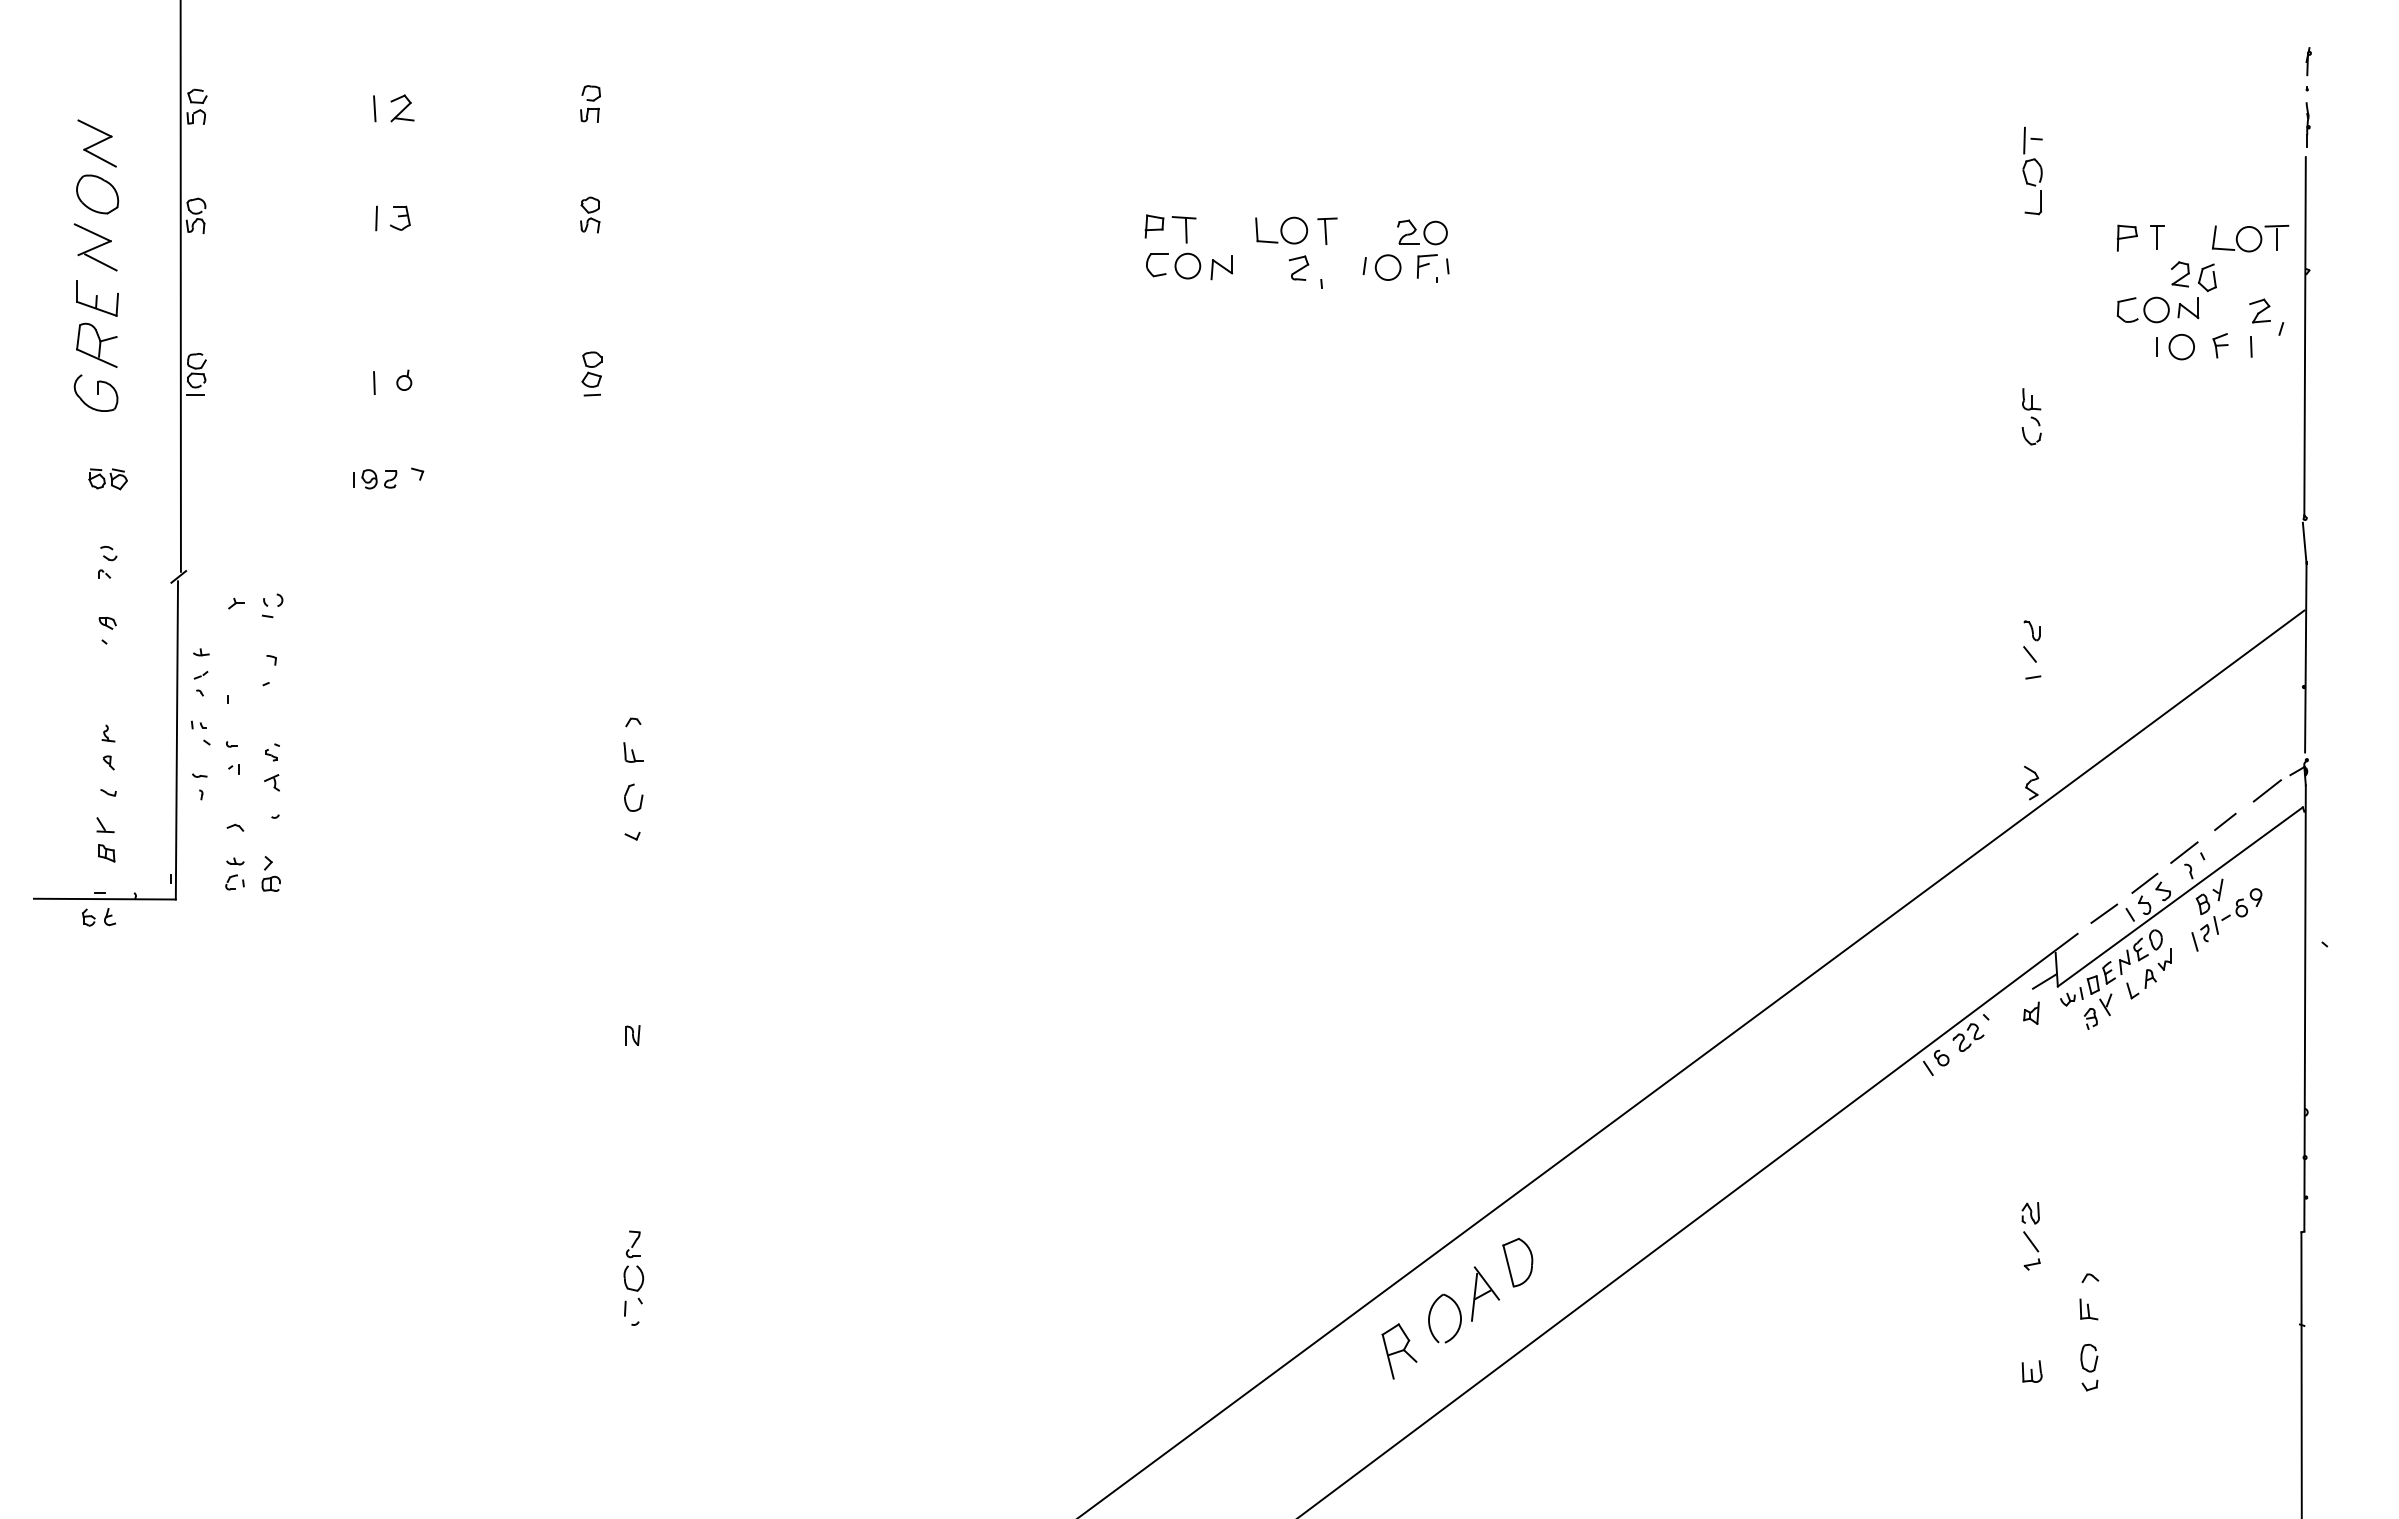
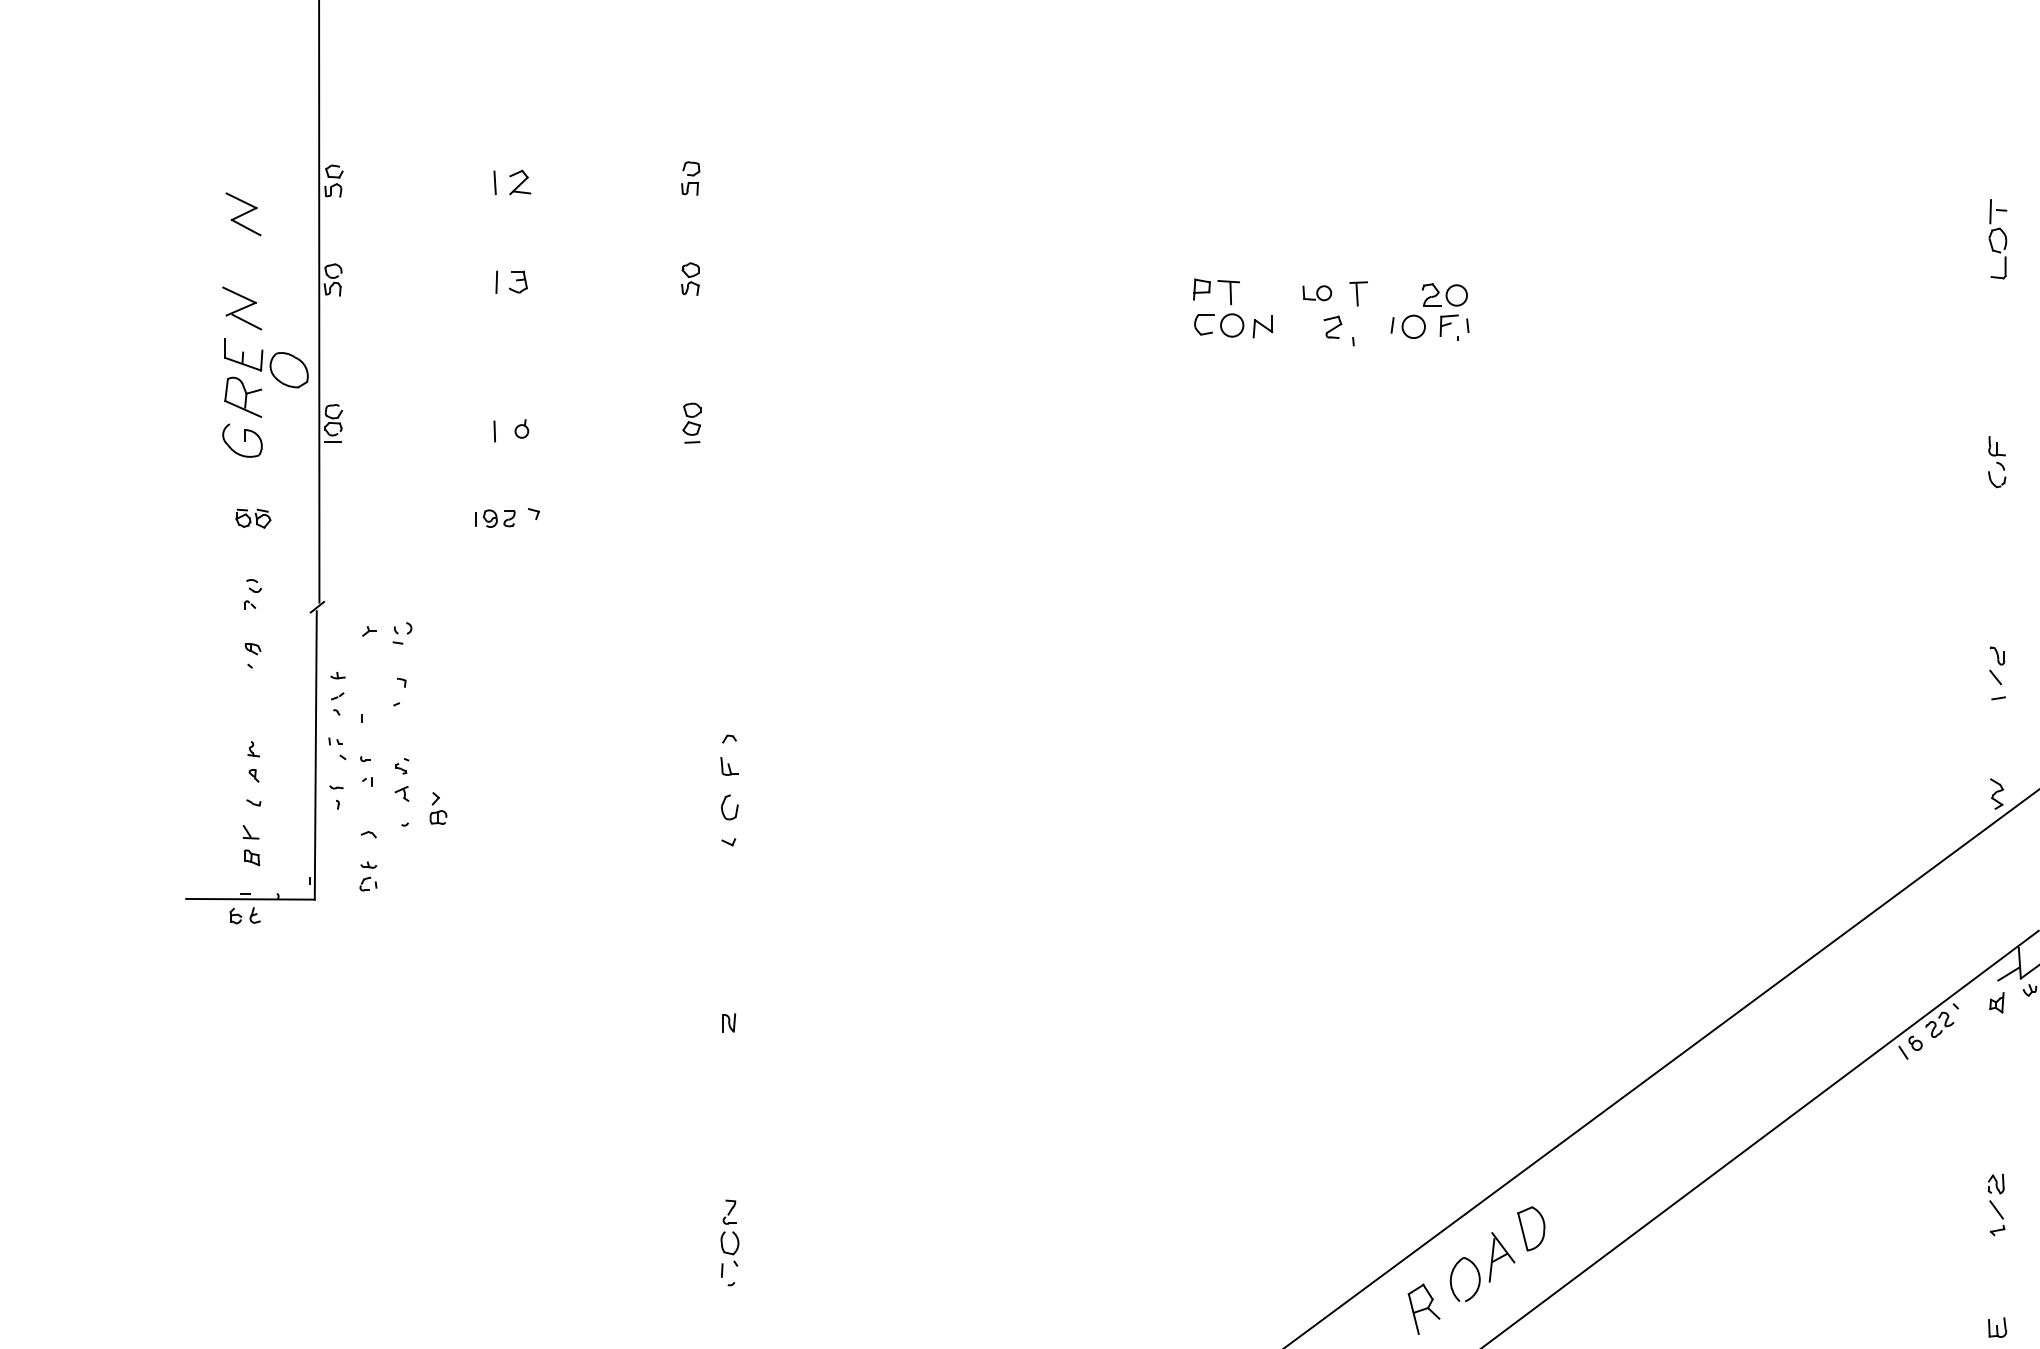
part: (97, 194) -> (289, 370), moved
part: (1281, 230) -> (1317, 293), size x0.6
part: (270, 873) -> (437, 808), moved

